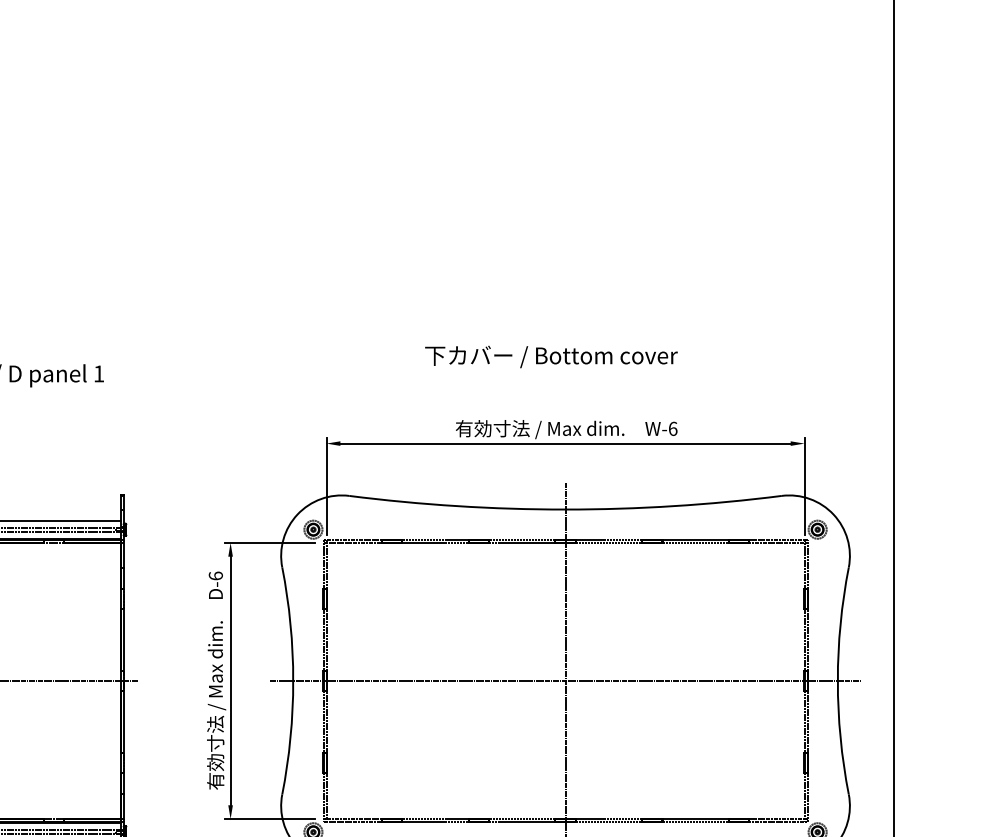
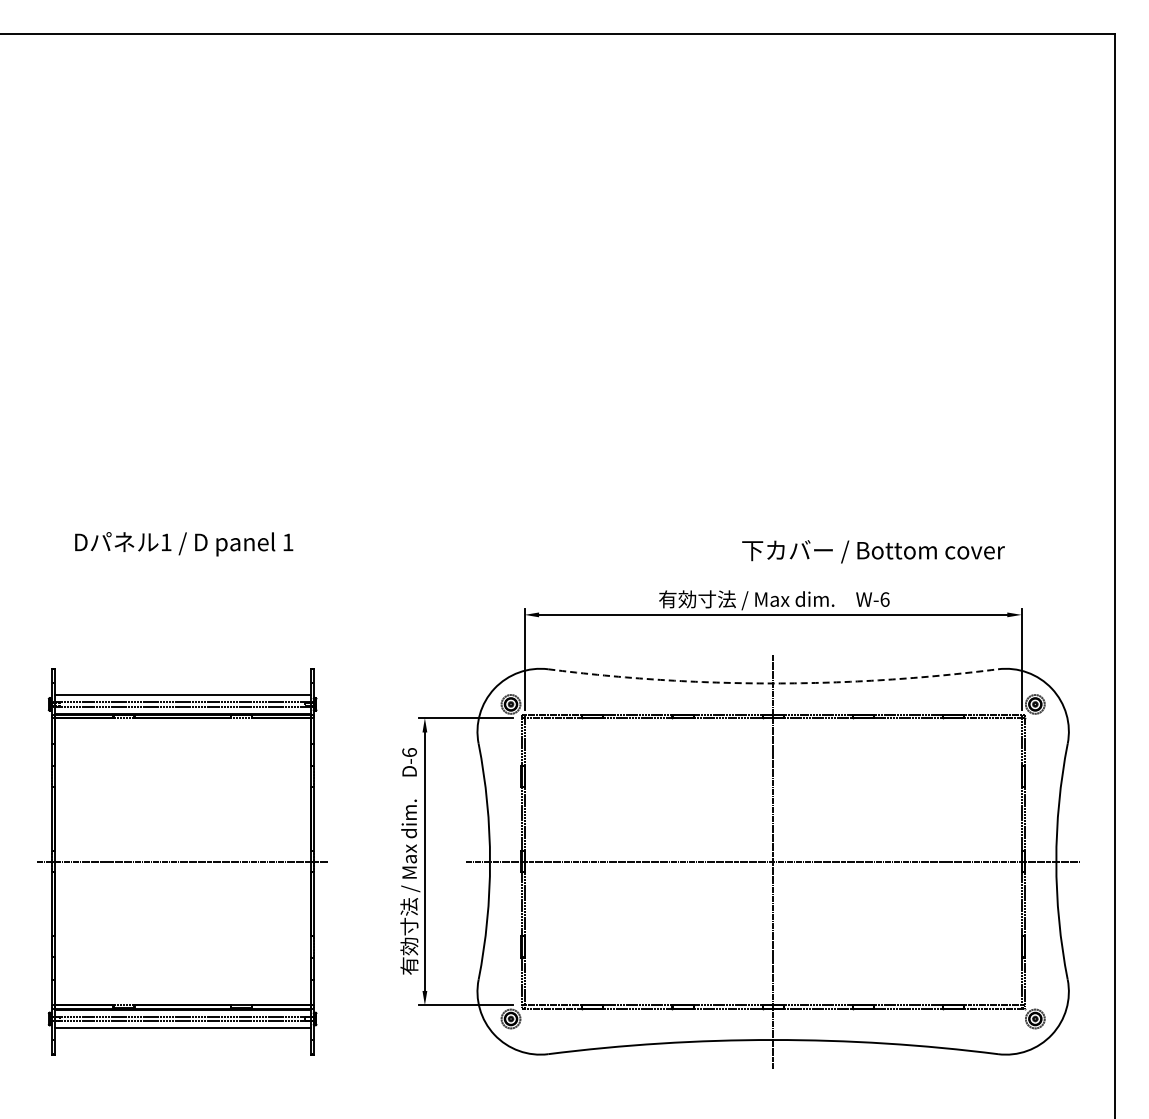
text: (551, 356) -> (873, 551), moved
arc: (565, 509) -> (773, 683), solid -> dashed

